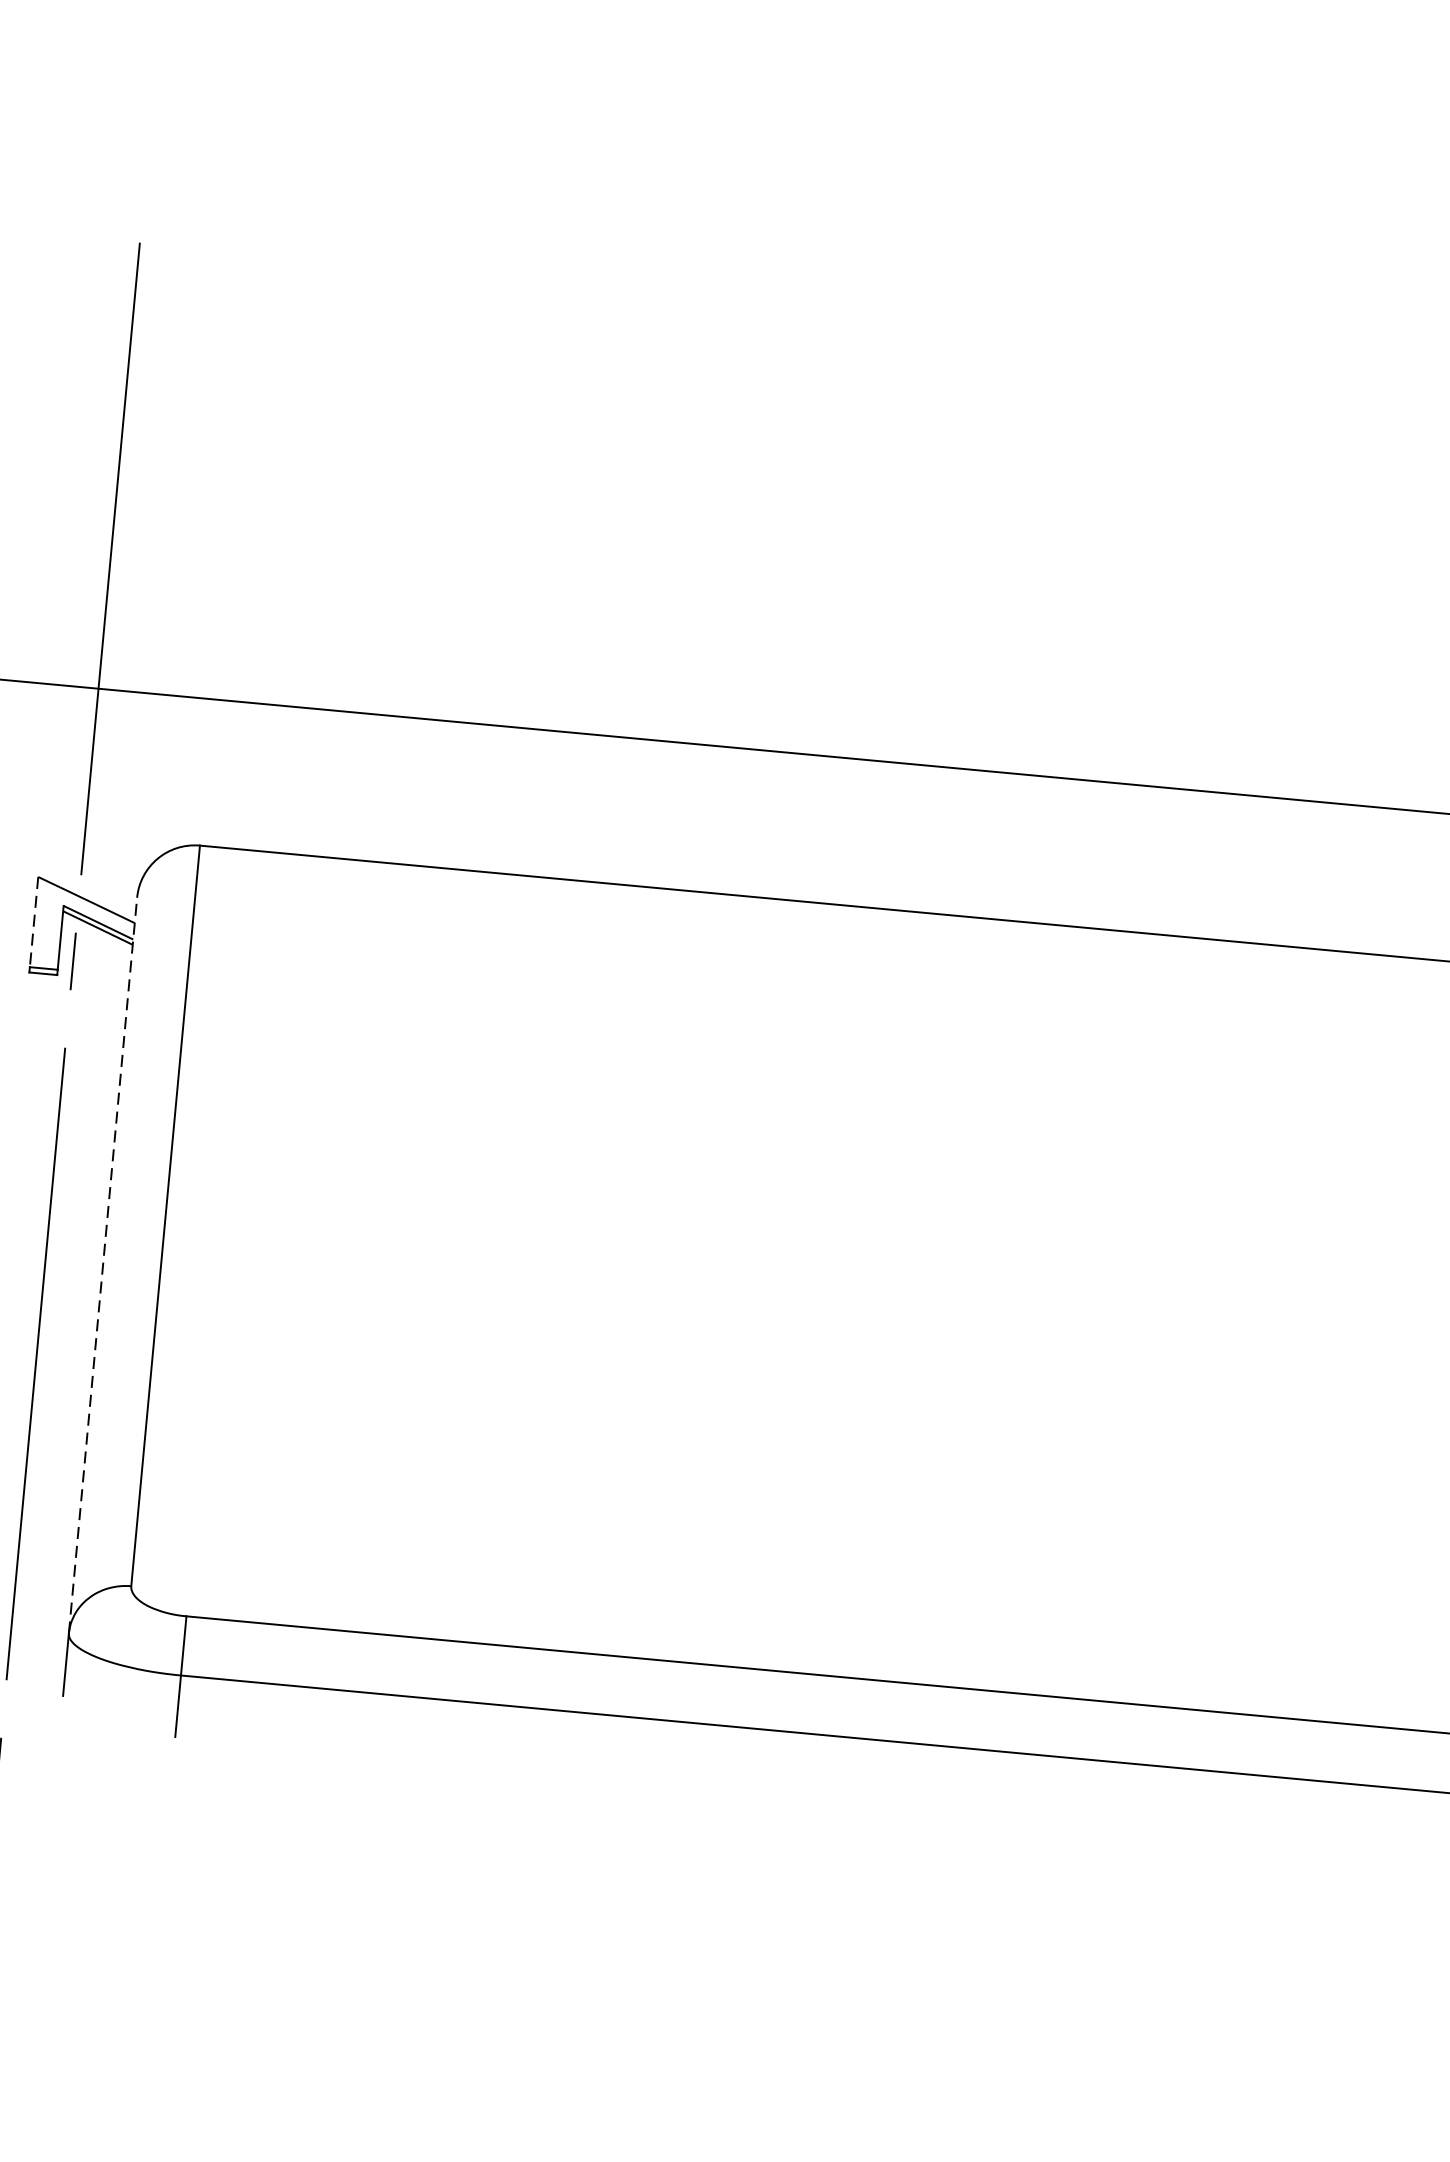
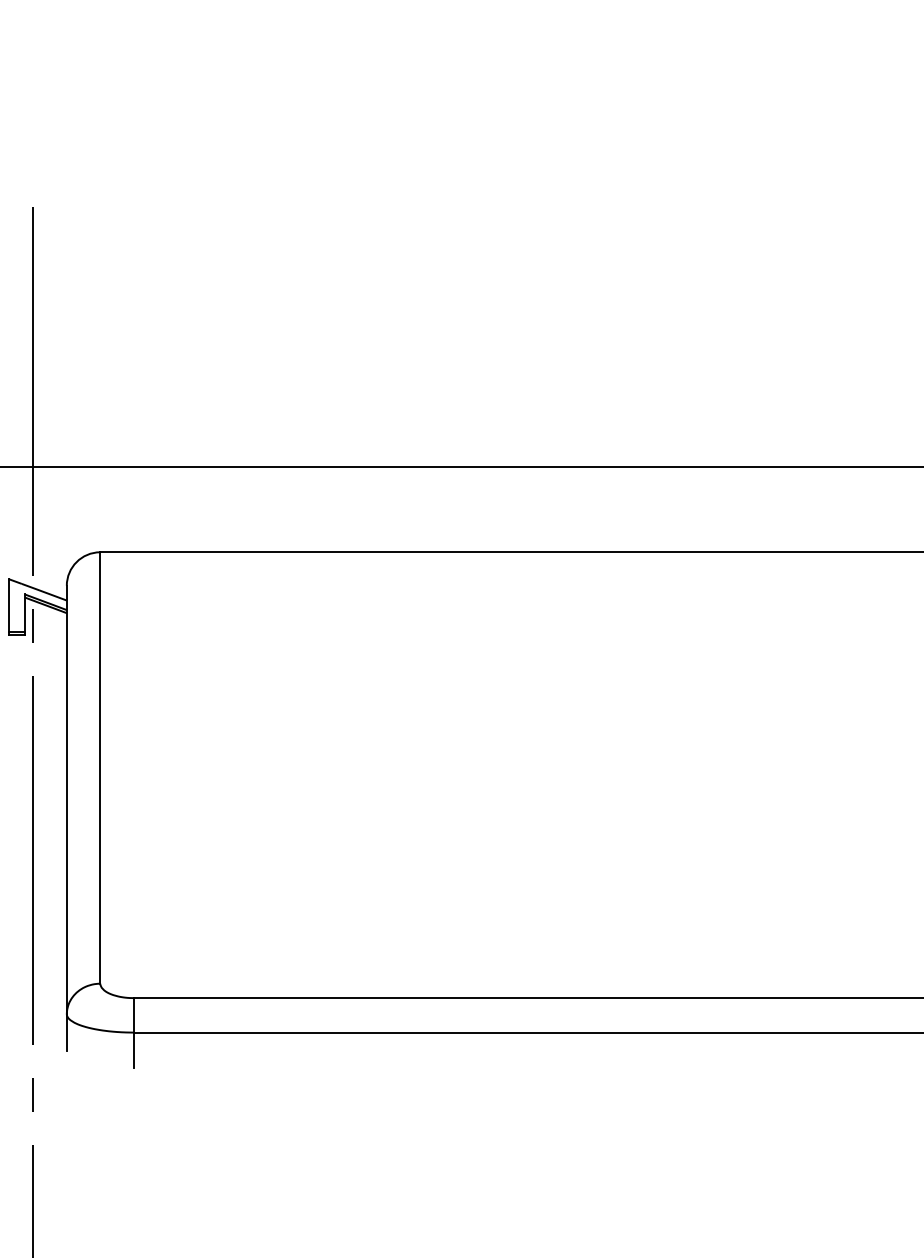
line: (33, 922) -> (8, 605), dashed -> solid
line: (102, 1264) -> (66, 799), dashed -> solid

